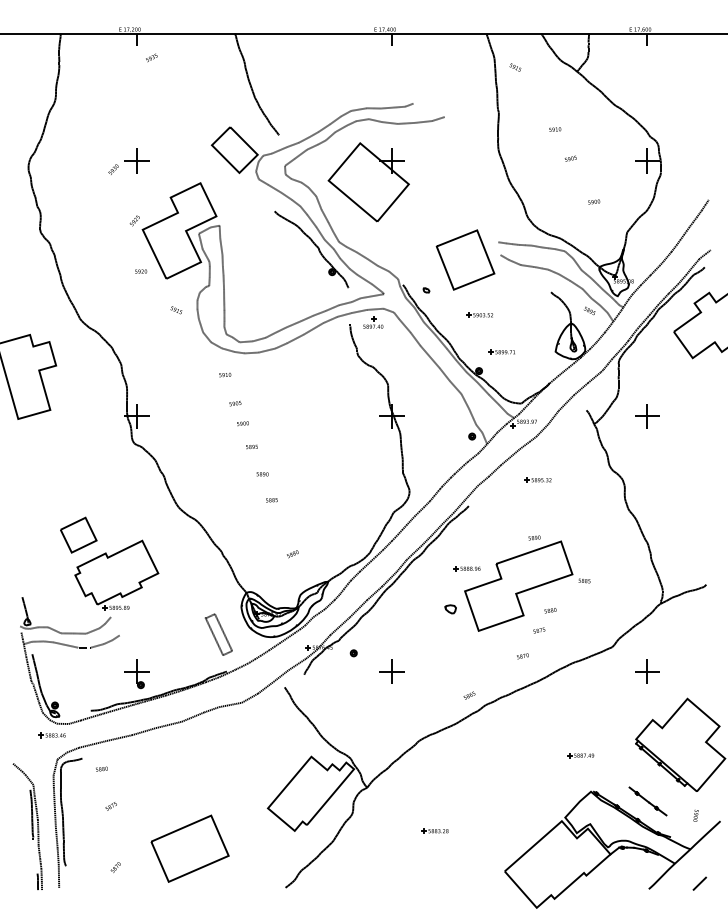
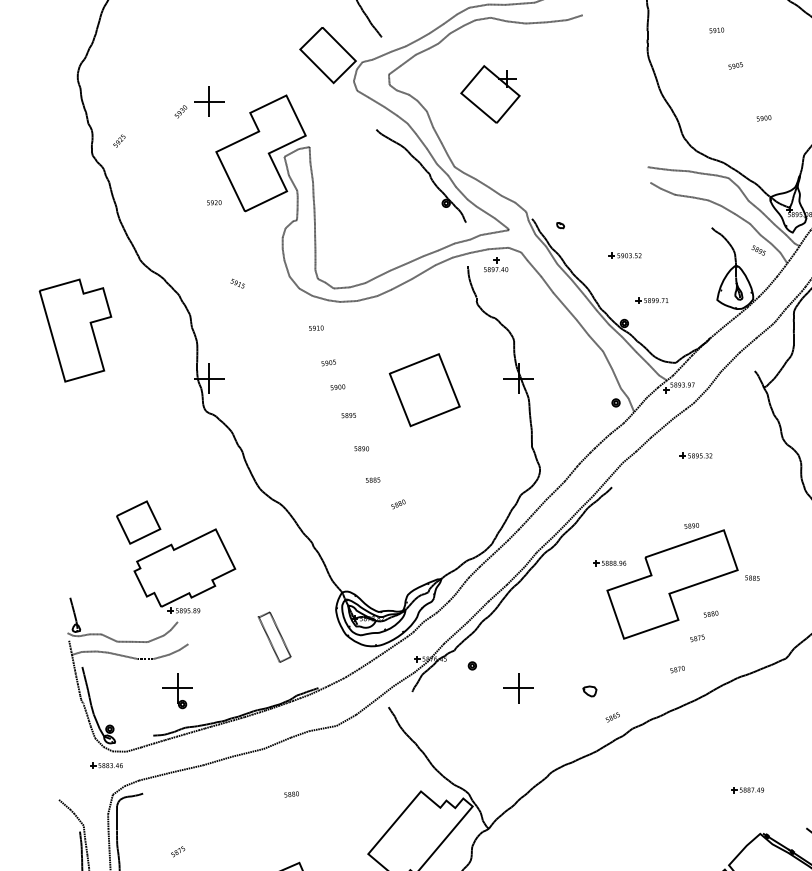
part: (128, 161) -> (199, 101), moved
part: (368, 182) -> (490, 94), size x0.6
text: (134, 220) -> (118, 140), moved
line: (483, 249) -> (446, 377), moved
text: (176, 310) -> (237, 283), moved
text: (292, 554) -> (398, 504), moved
part: (450, 609) -> (589, 691), moved
part: (218, 634) -> (274, 637), moved
part: (136, 674) -> (177, 691), moved
text: (101, 768) -> (291, 793), moved

